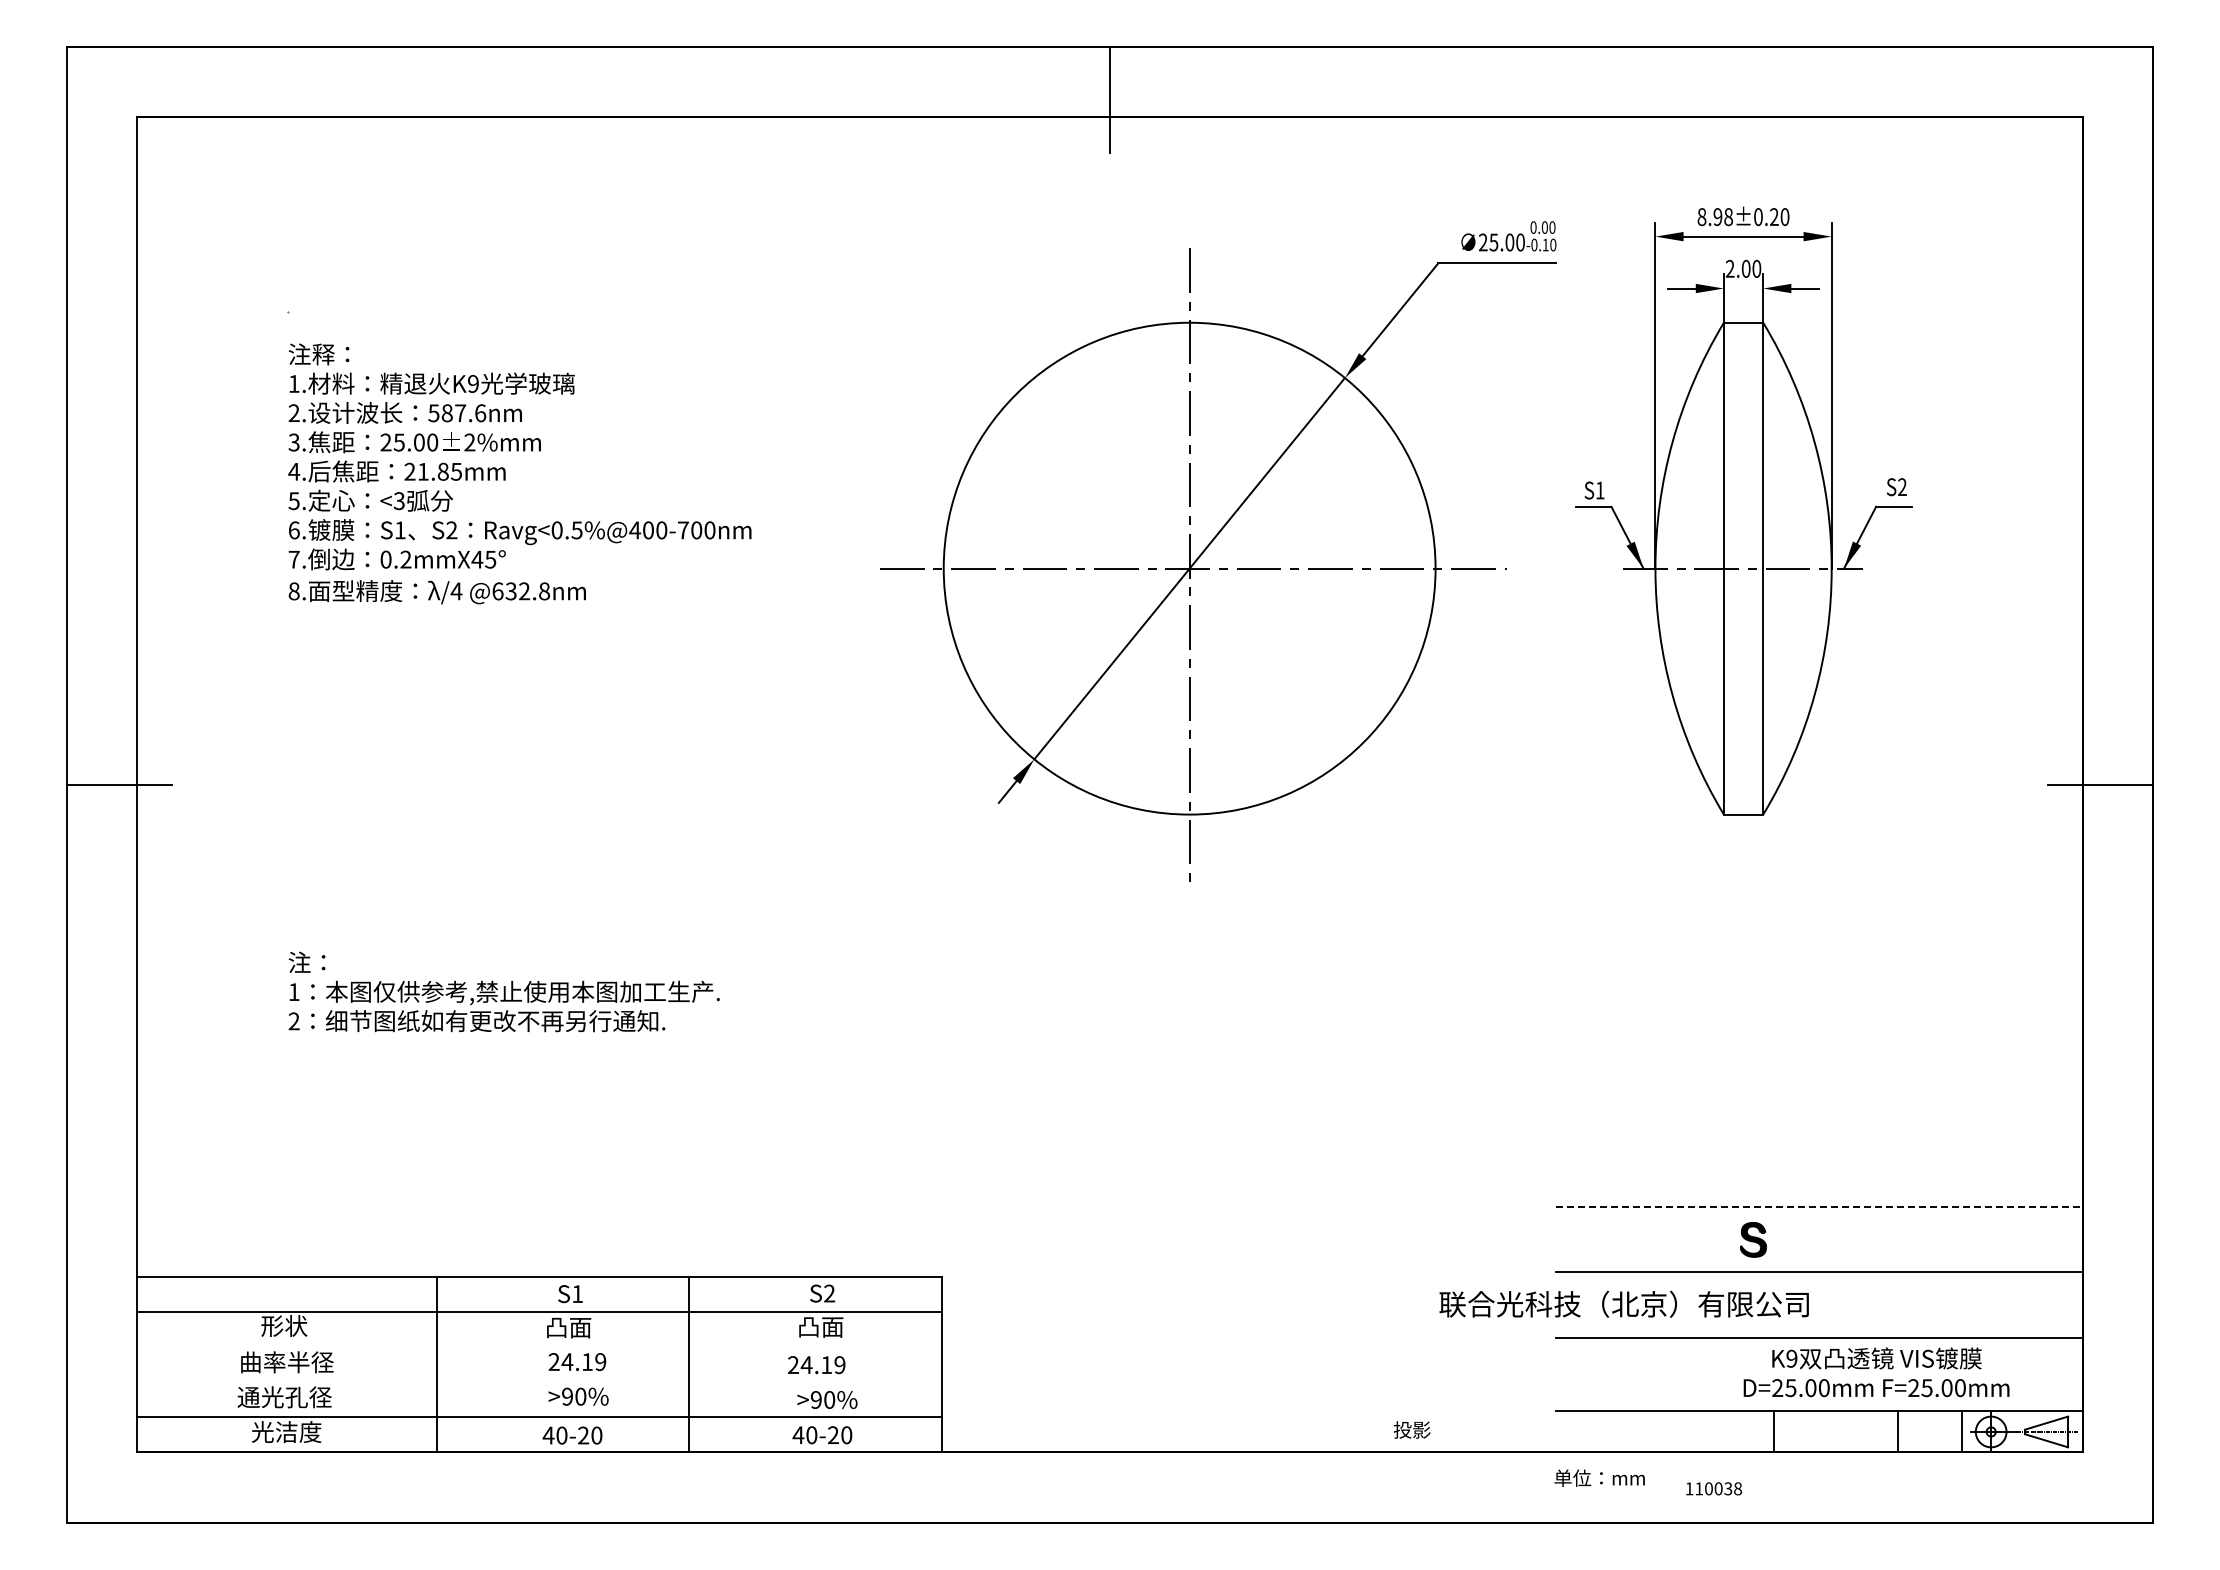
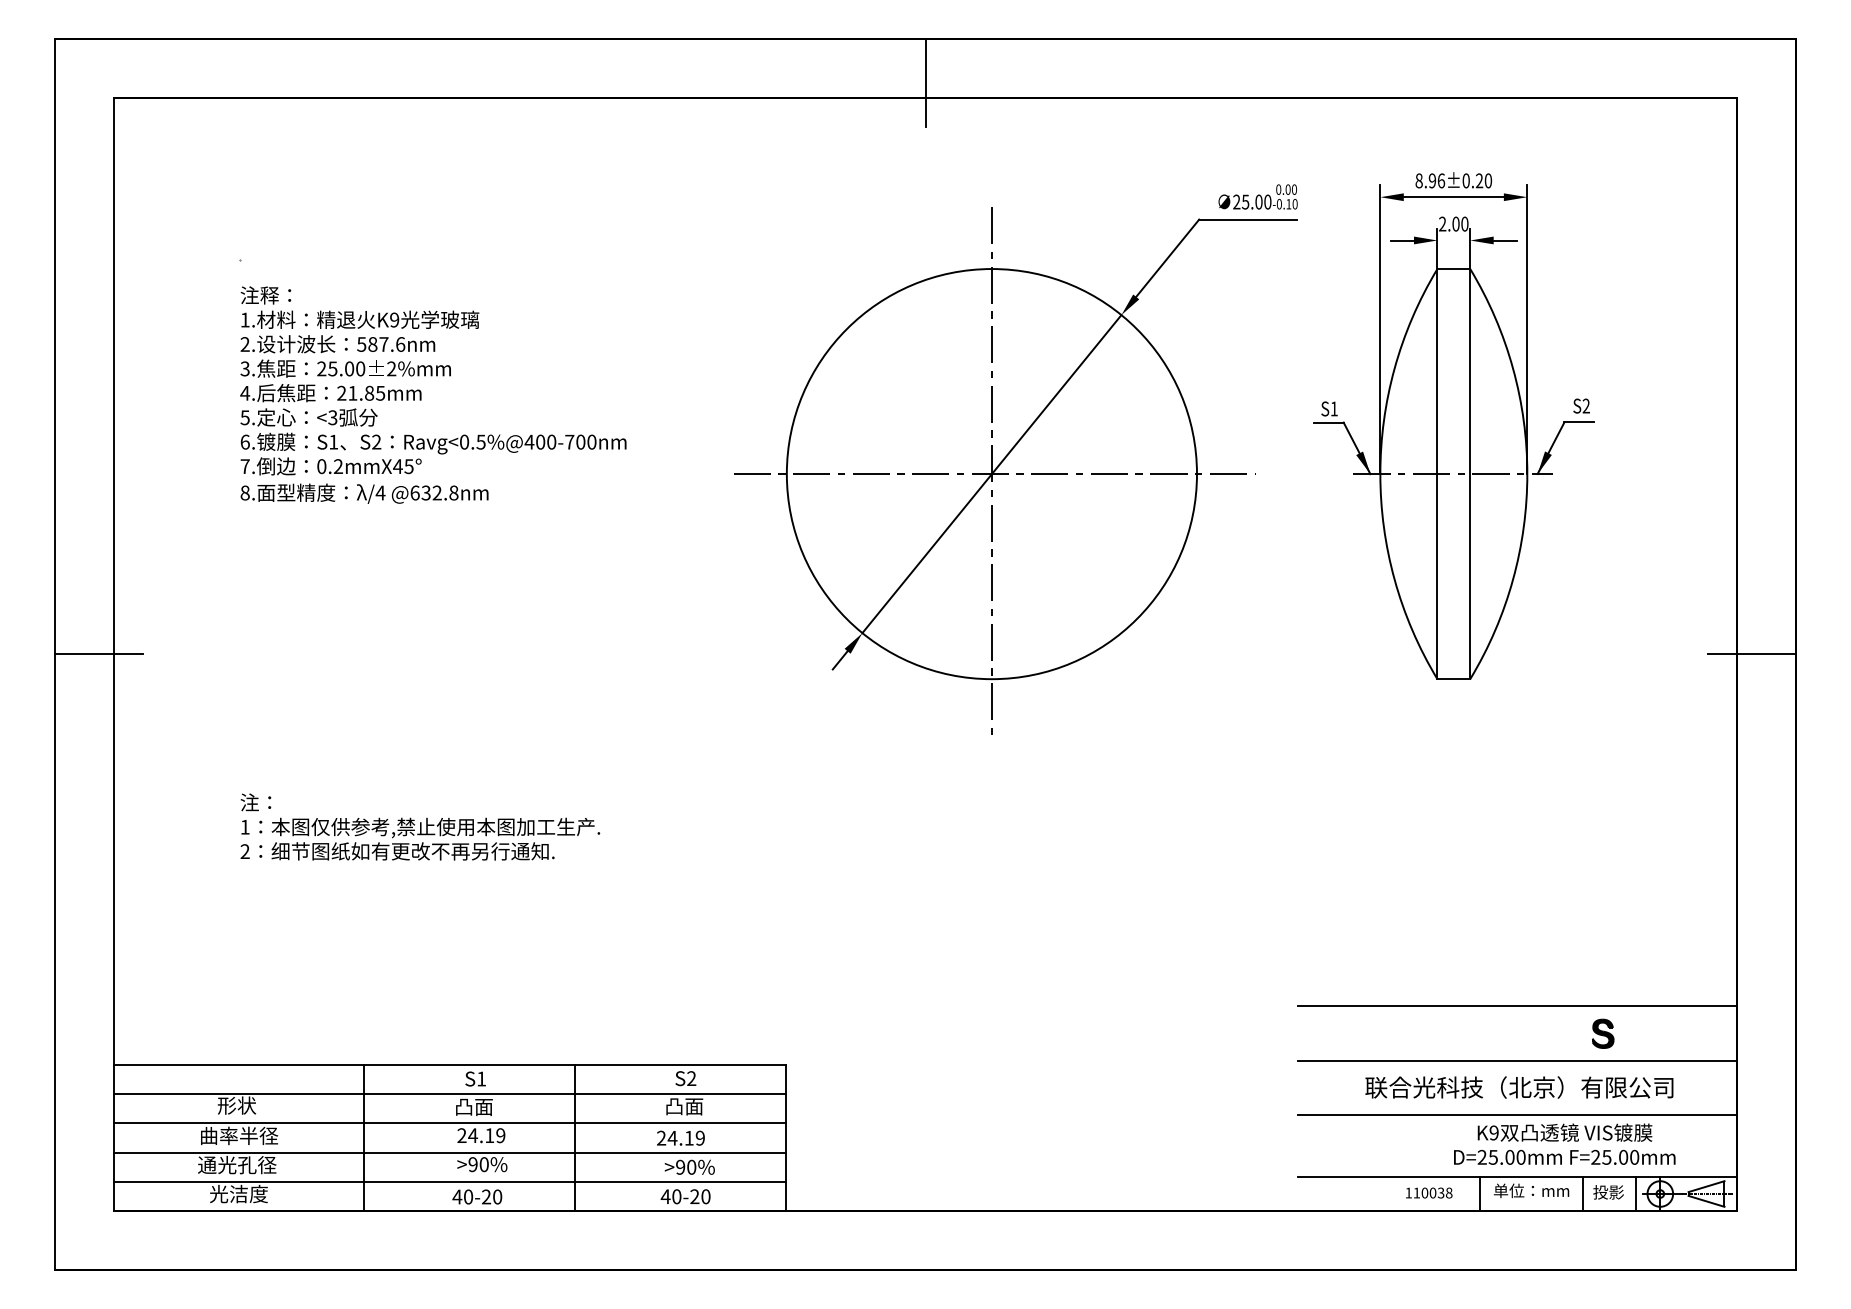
text: (1728, 216) -> (1441, 180), 8.98±0.20 -> 8.96±0.20
line: (1820, 1206) -> (1517, 1005), dashed -> solid
part: (1753, 1239) -> (1603, 1033), moved
text: (1623, 1303) -> (1518, 1086), moved
line: (539, 1347) -> (449, 1123), added
line: (539, 1382) -> (449, 1152), added
text: (1411, 1429) -> (1608, 1191), moved
text: (1599, 1477) -> (1531, 1190), moved
text: (1713, 1488) -> (1428, 1192), moved

